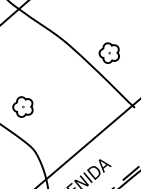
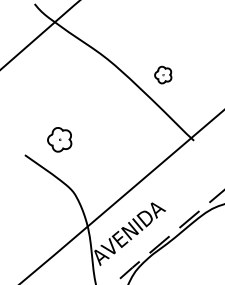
part: (108, 52) -> (162, 74), size x0.7

